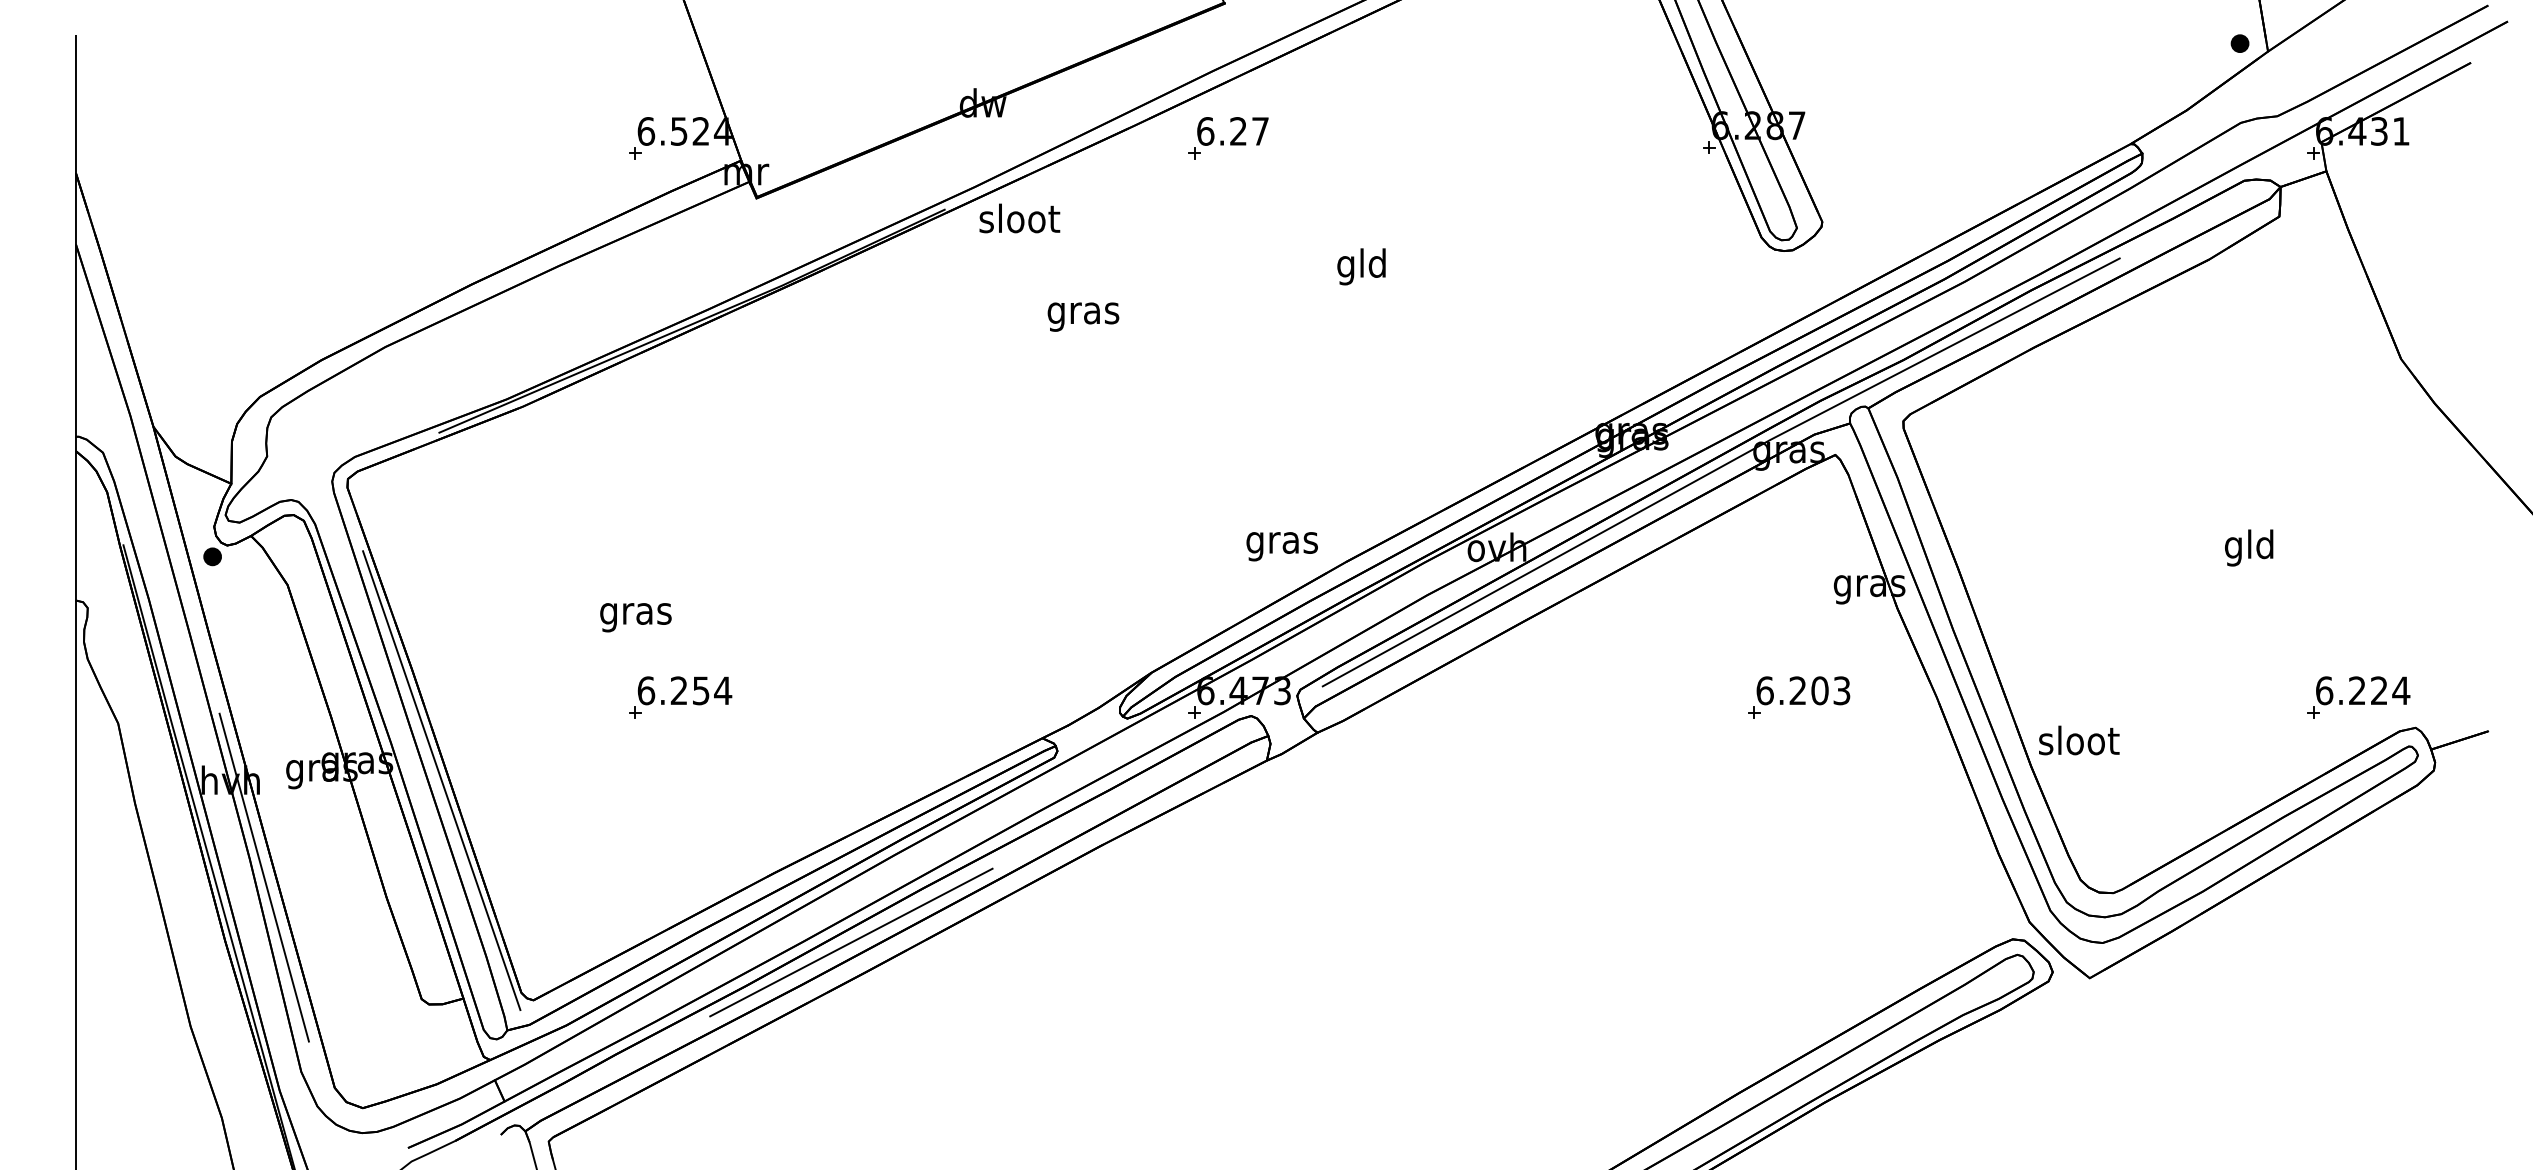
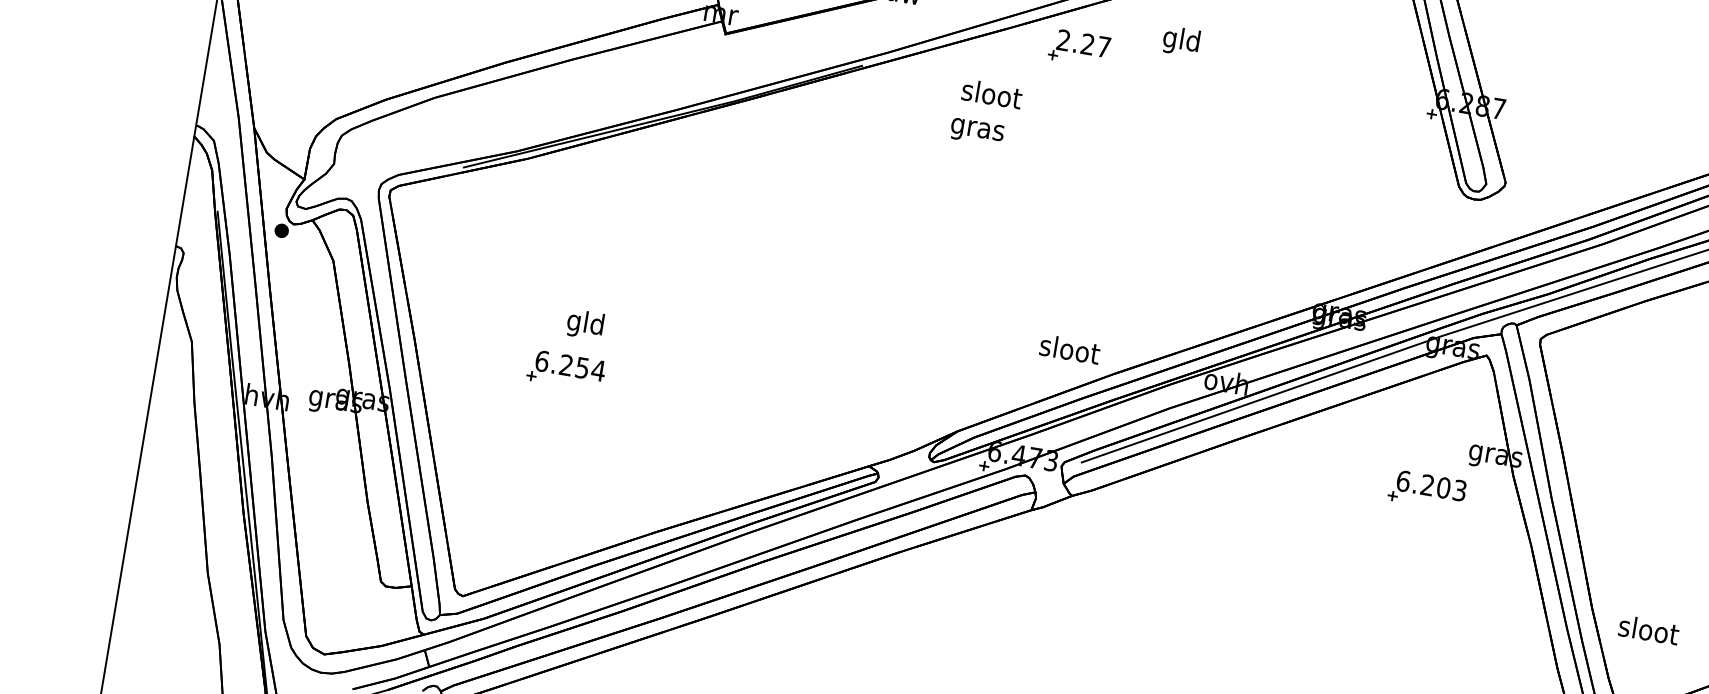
text: (1205, 131) -> (1063, 40), 6.27 -> 2.27
text: (1019, 218) -> (991, 94), moved
text: (1361, 266) -> (1181, 41), moved
text: (1083, 316) -> (977, 131), moved
text: (1282, 542) -> (1069, 351), gras -> sloot
text: (635, 613) -> (585, 324), gras -> gld
part: (680, 697) -> (566, 370), moved
part: (1799, 697) -> (1427, 490), moved
text: (2079, 740) -> (1649, 630), moved
line: (441, 780) -> (422, 423), removed
line: (263, 877) -> (279, 472), removed
line: (851, 942) -> (703, 592), removed

